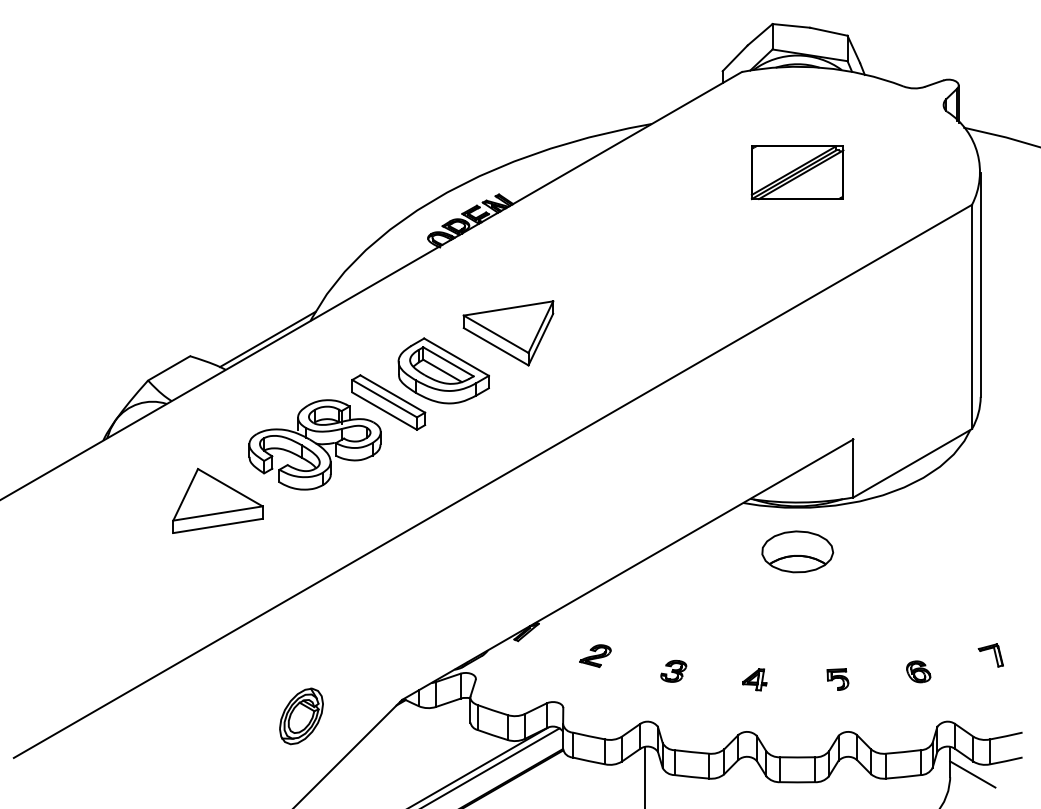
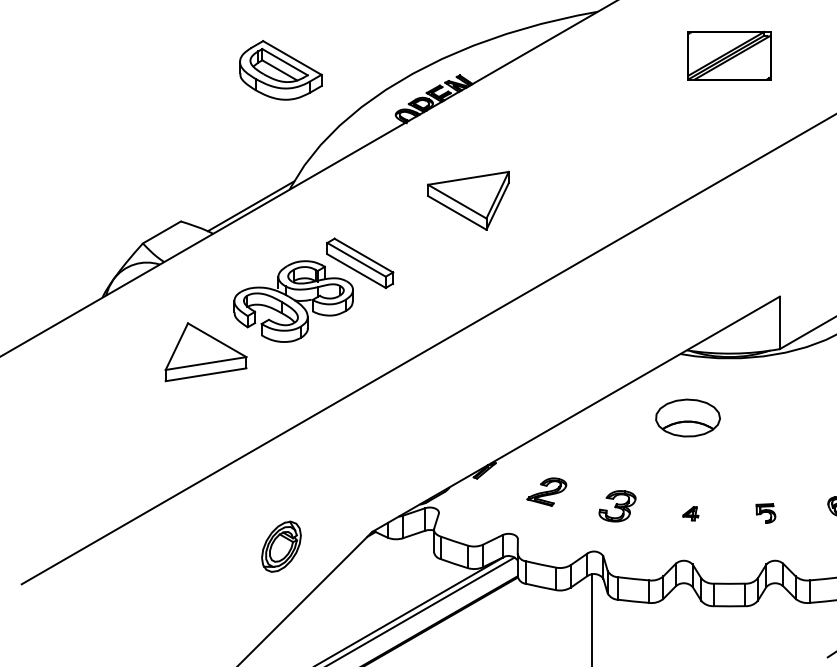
part: (443, 370) -> (280, 70), moved
part: (797, 551) -> (687, 417), moved
part: (595, 656) -> (546, 492), size x1.4
part: (673, 670) -> (617, 505), size x1.6
part: (754, 679) -> (690, 513), size x0.7

